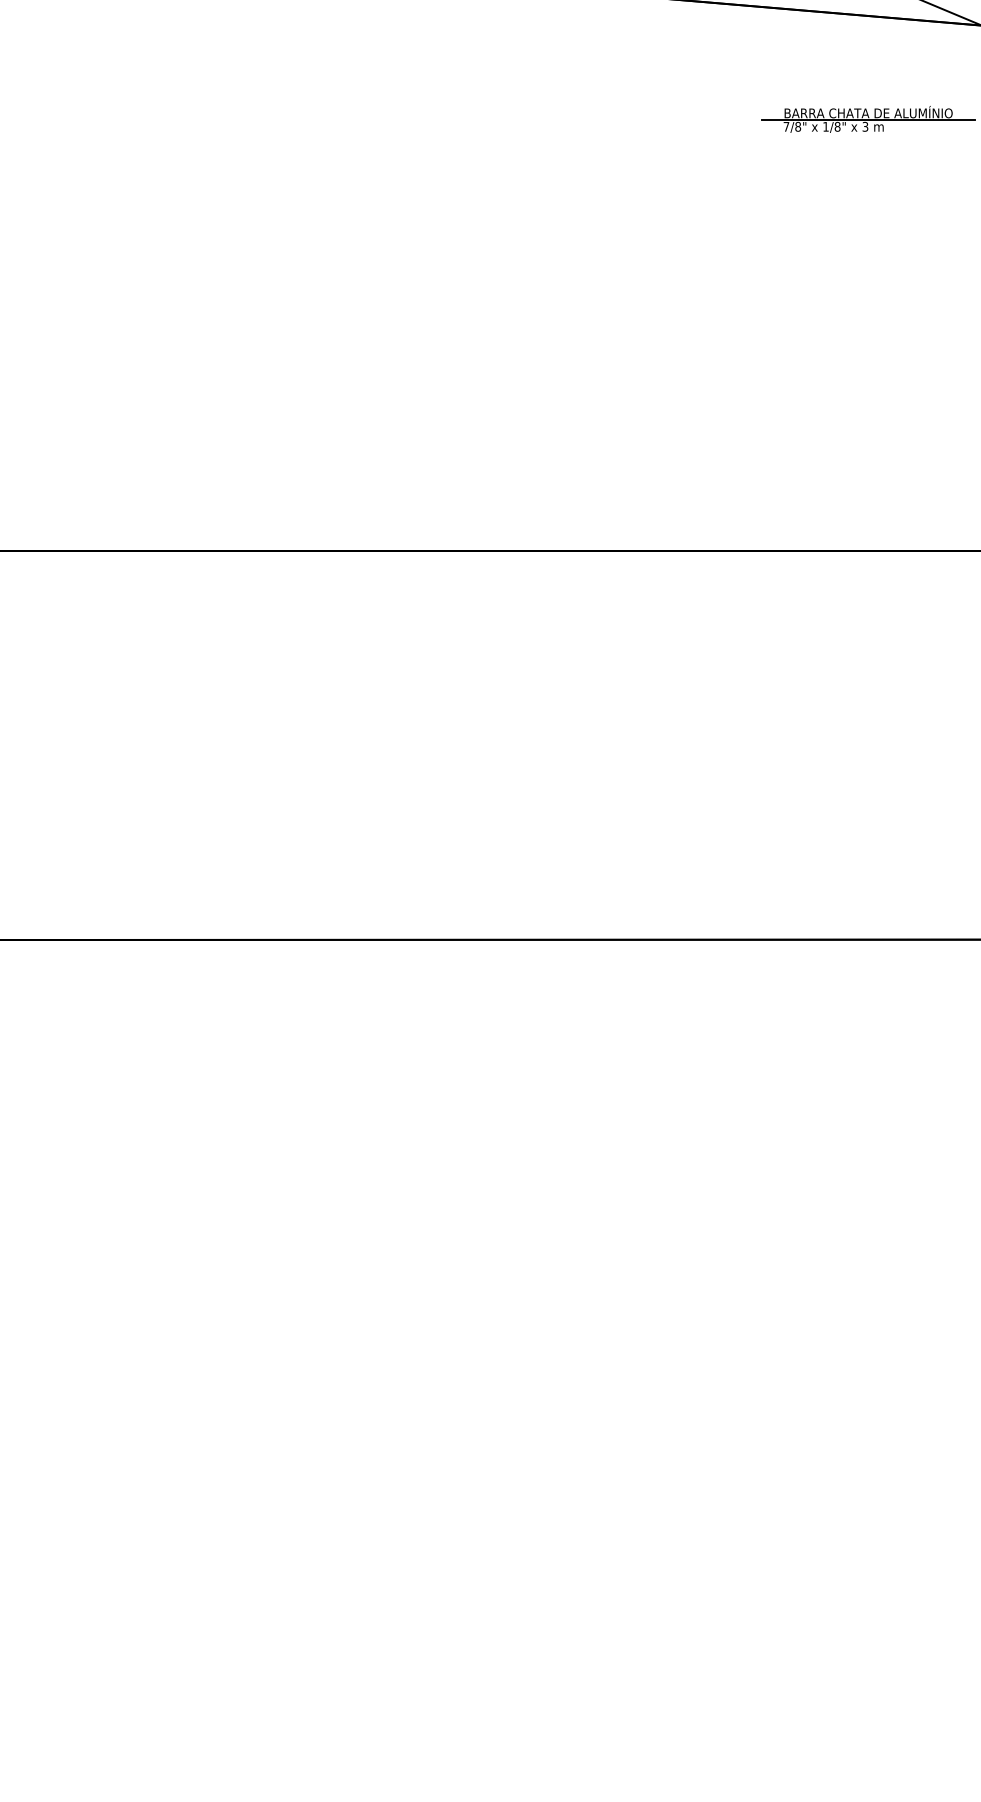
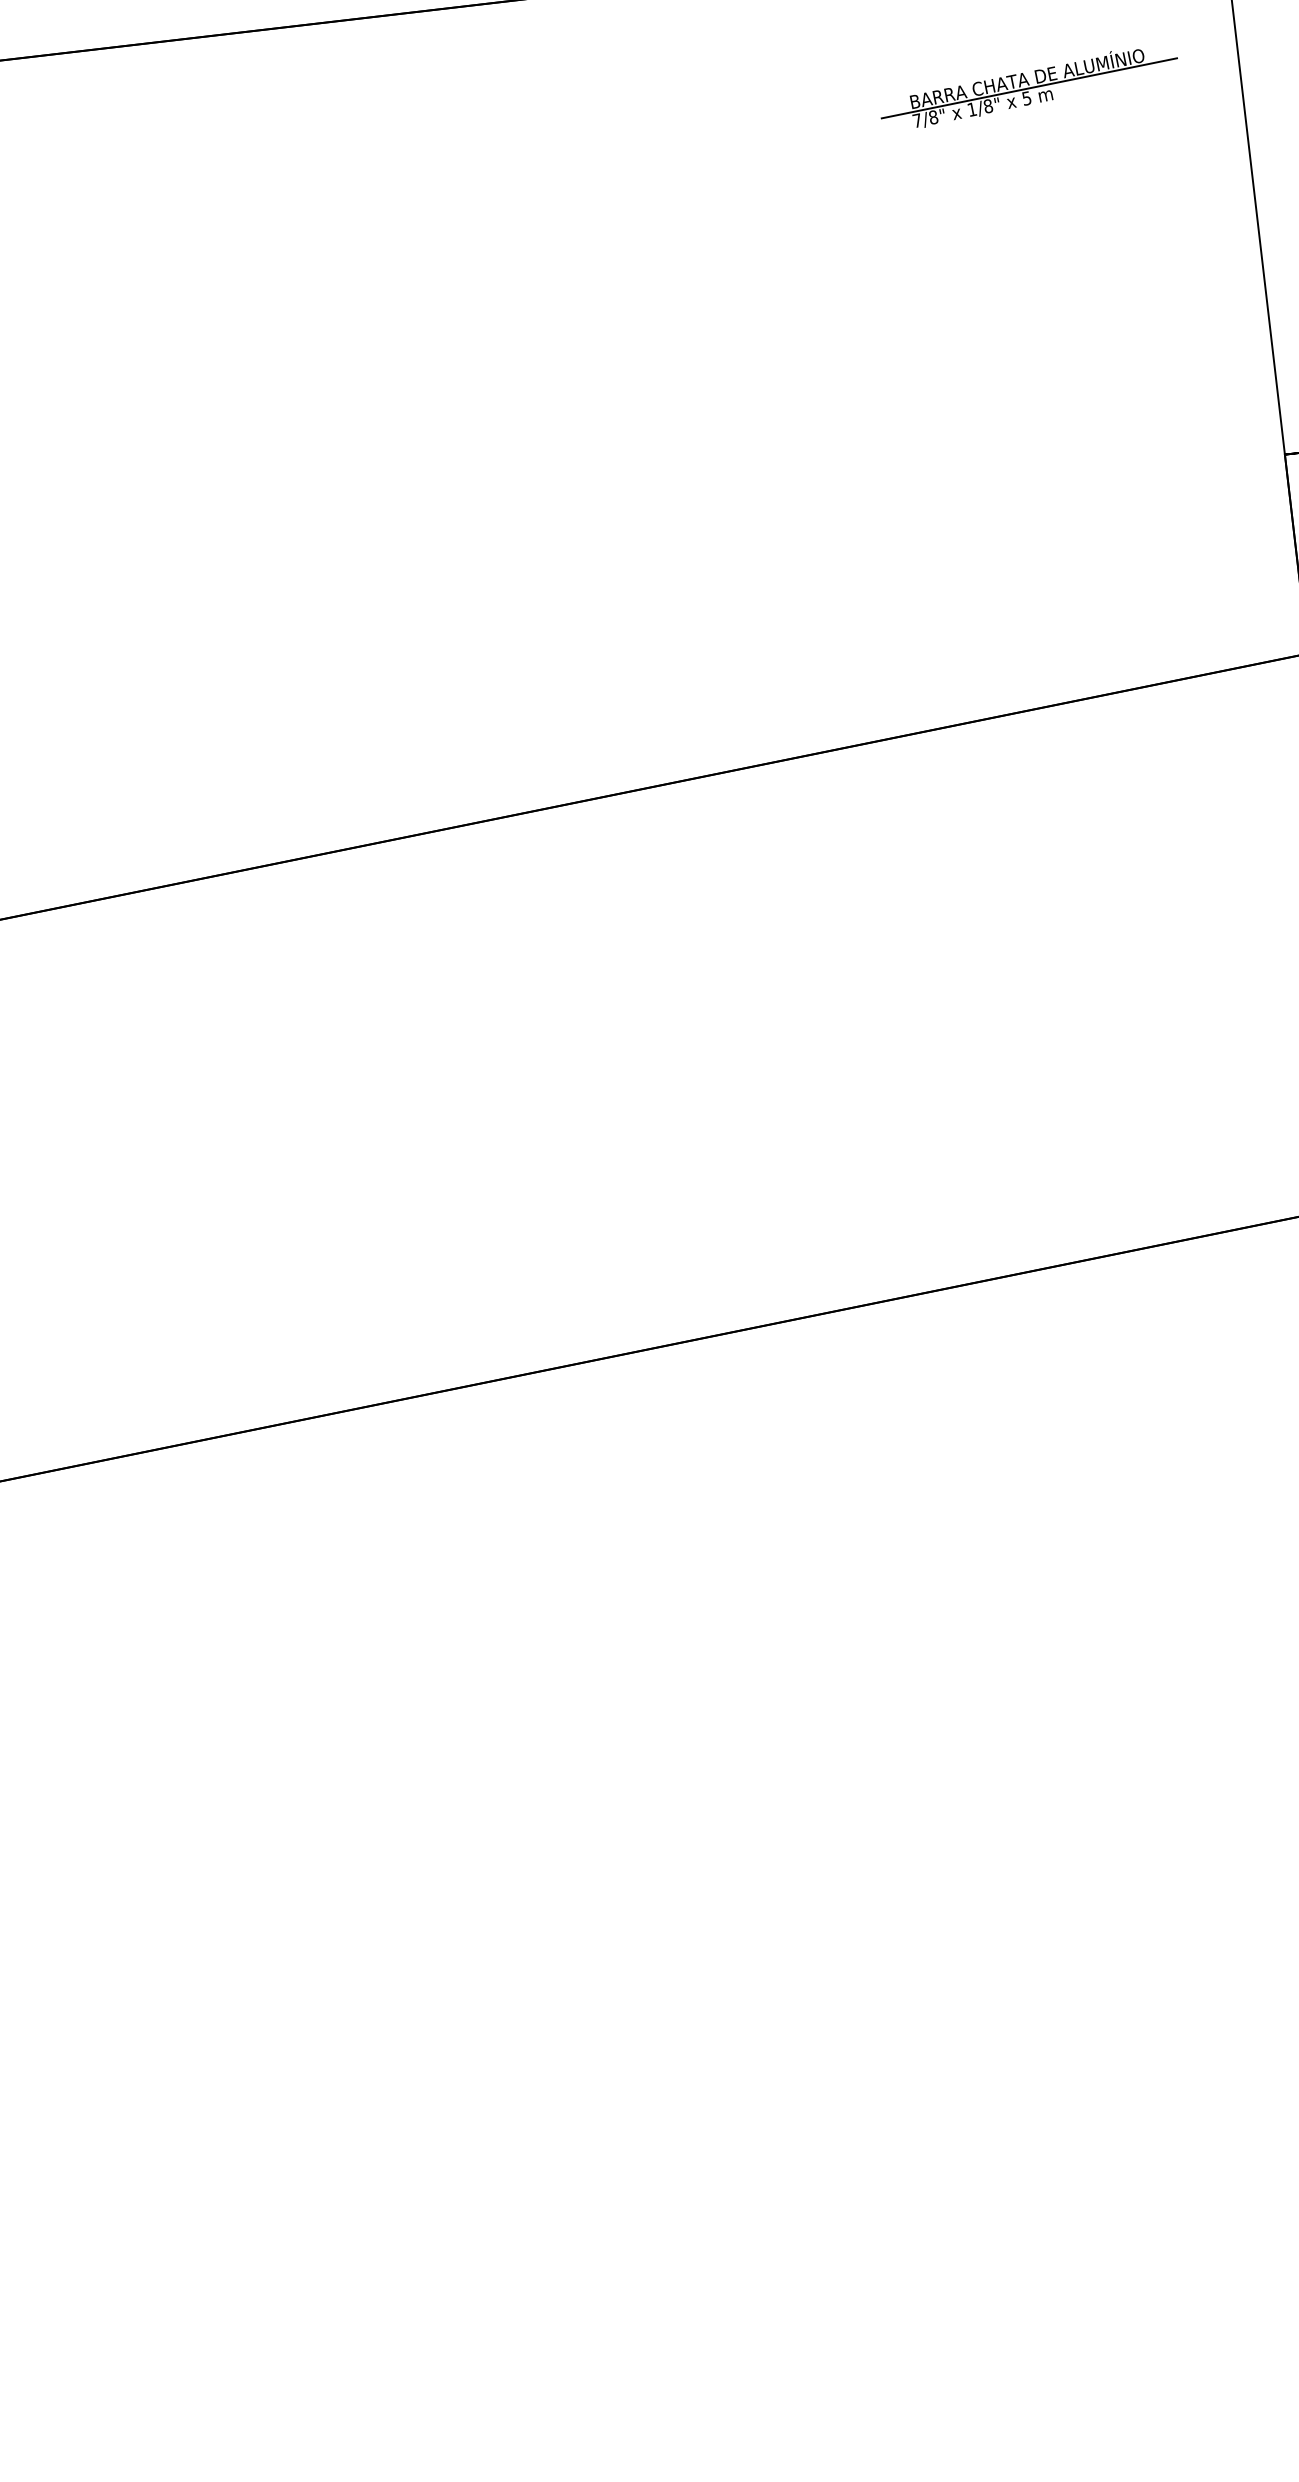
text: (865, 125) -> (1026, 96), 3 -> 5

